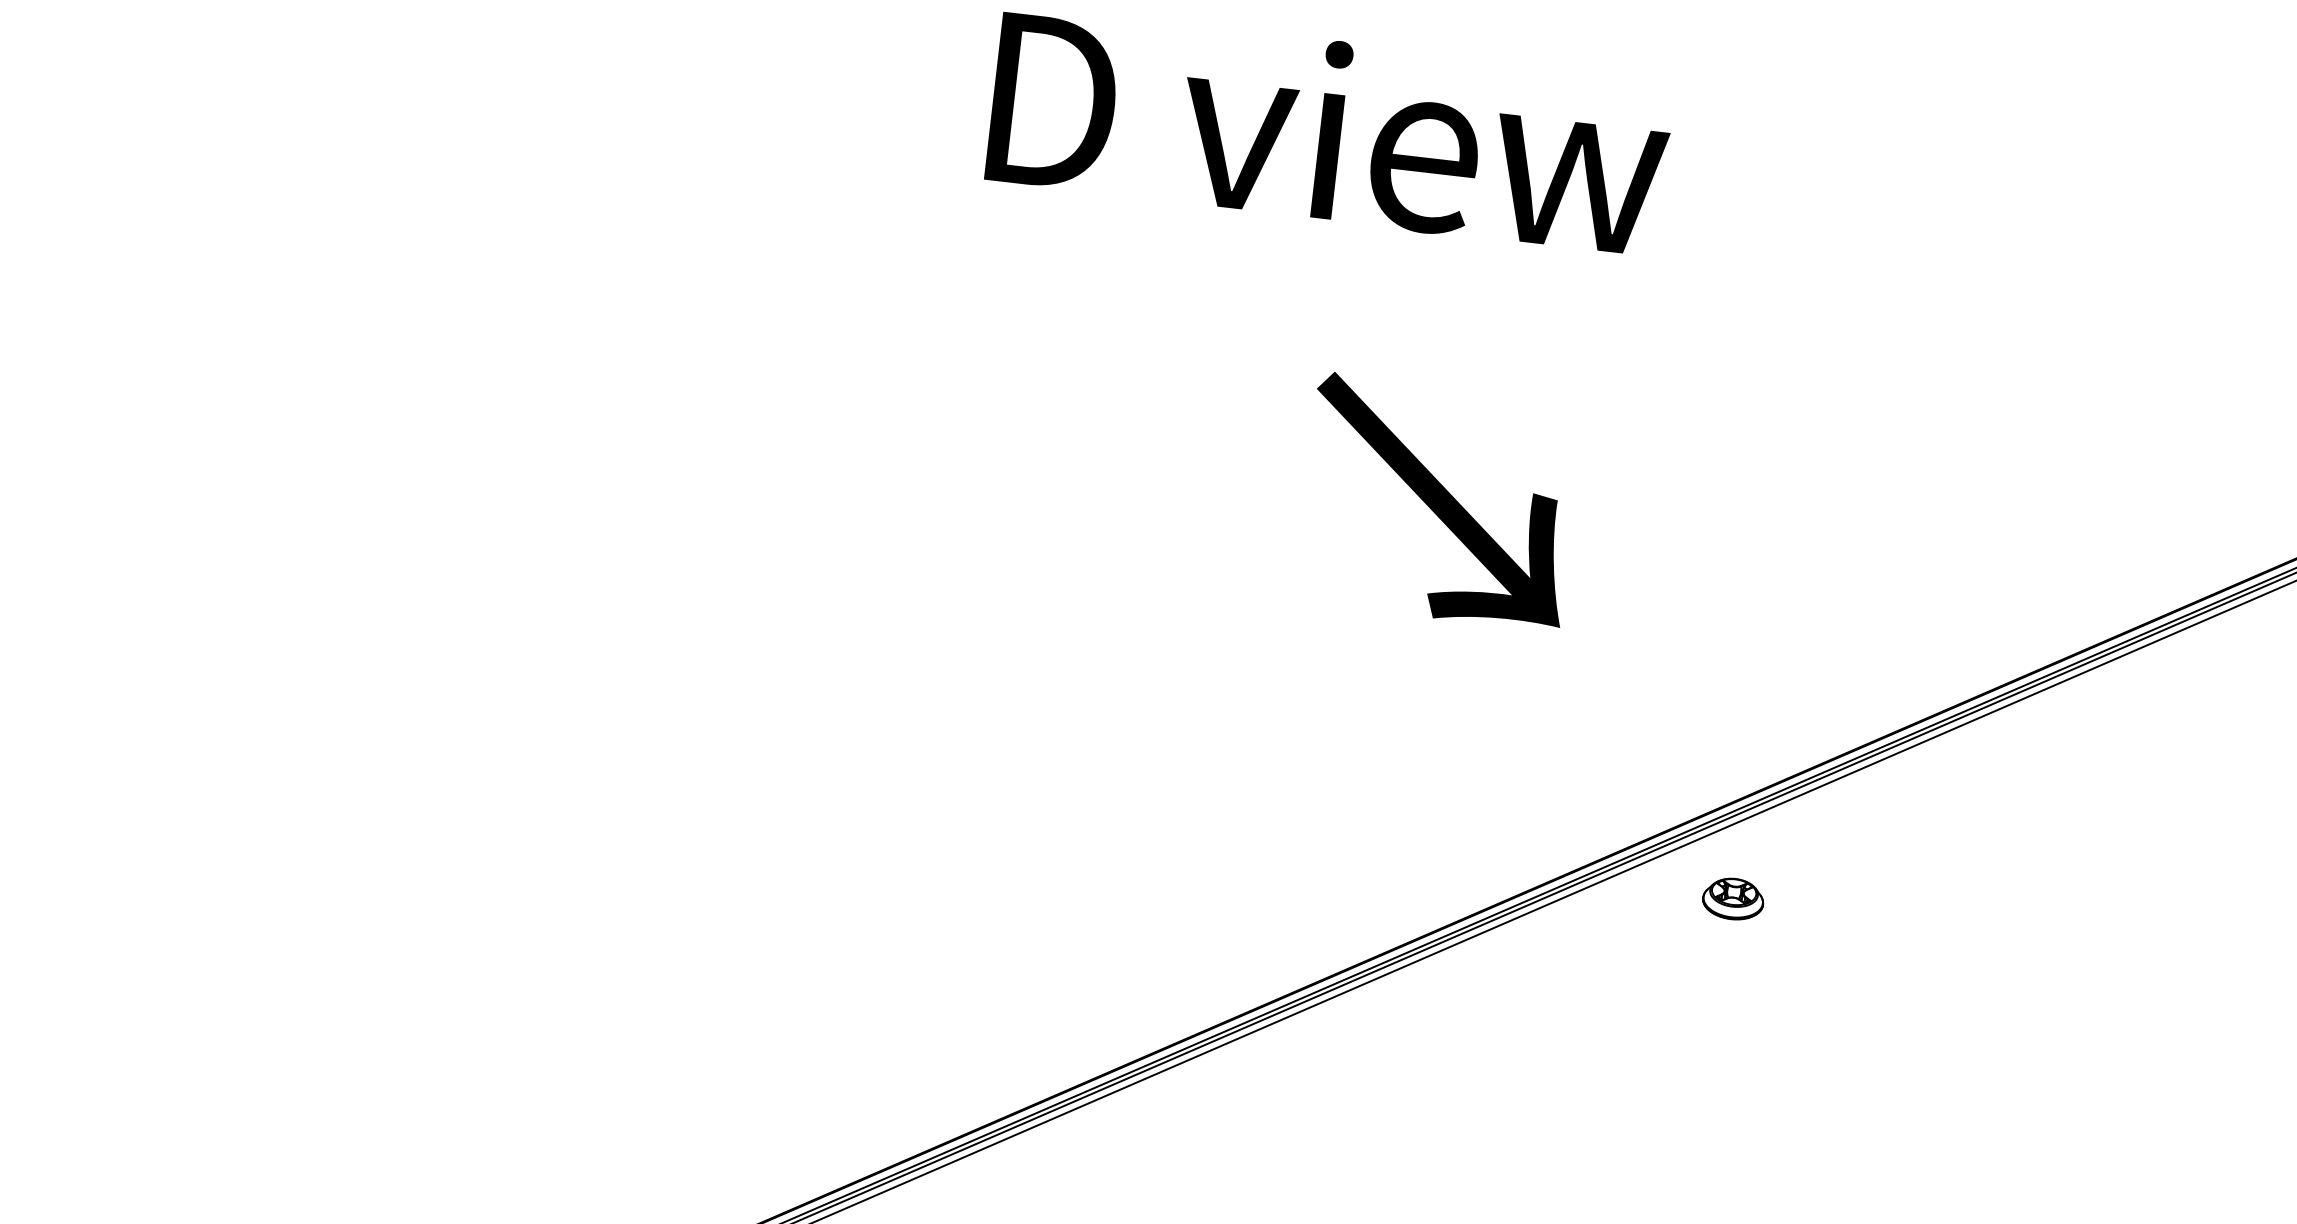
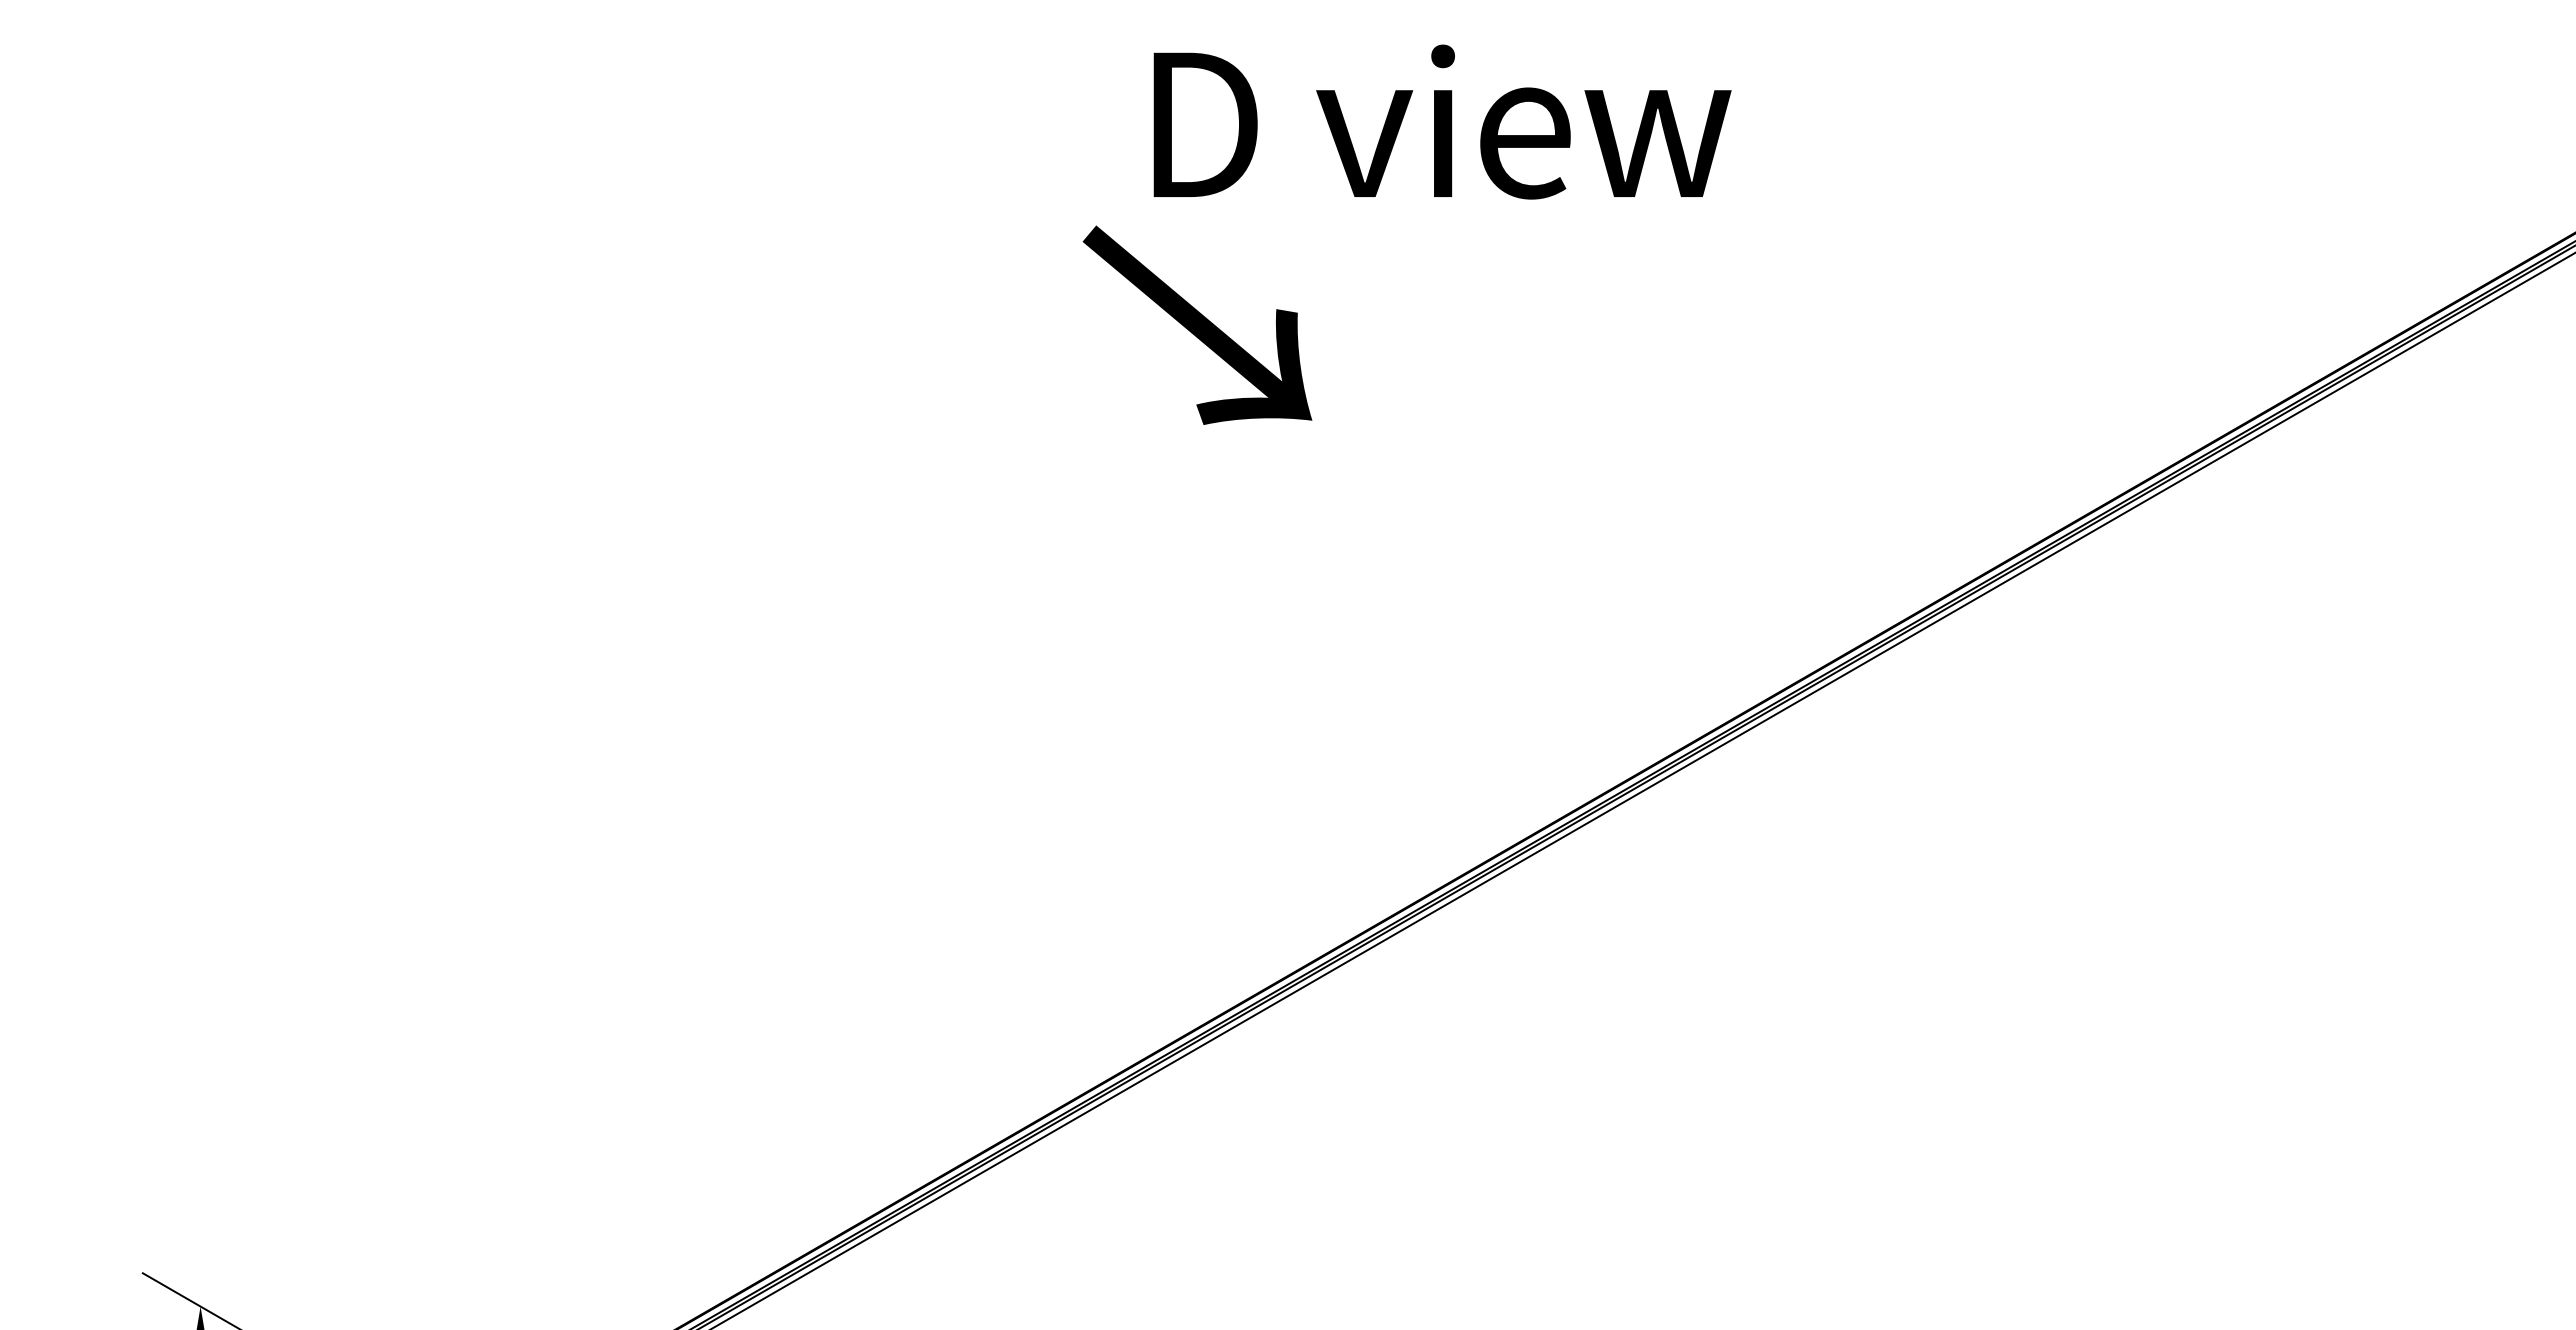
text: (1439, 500) -> (1197, 324), moved
part: (1732, 898) -> (1859, 733), removed

